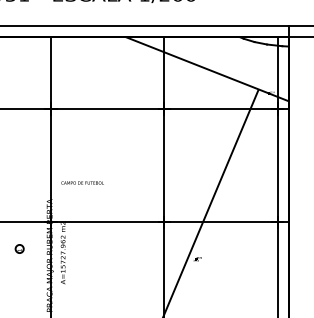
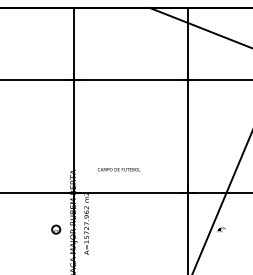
text: (82, 182) -> (119, 169), moved
part: (19, 248) -> (56, 229), moved

